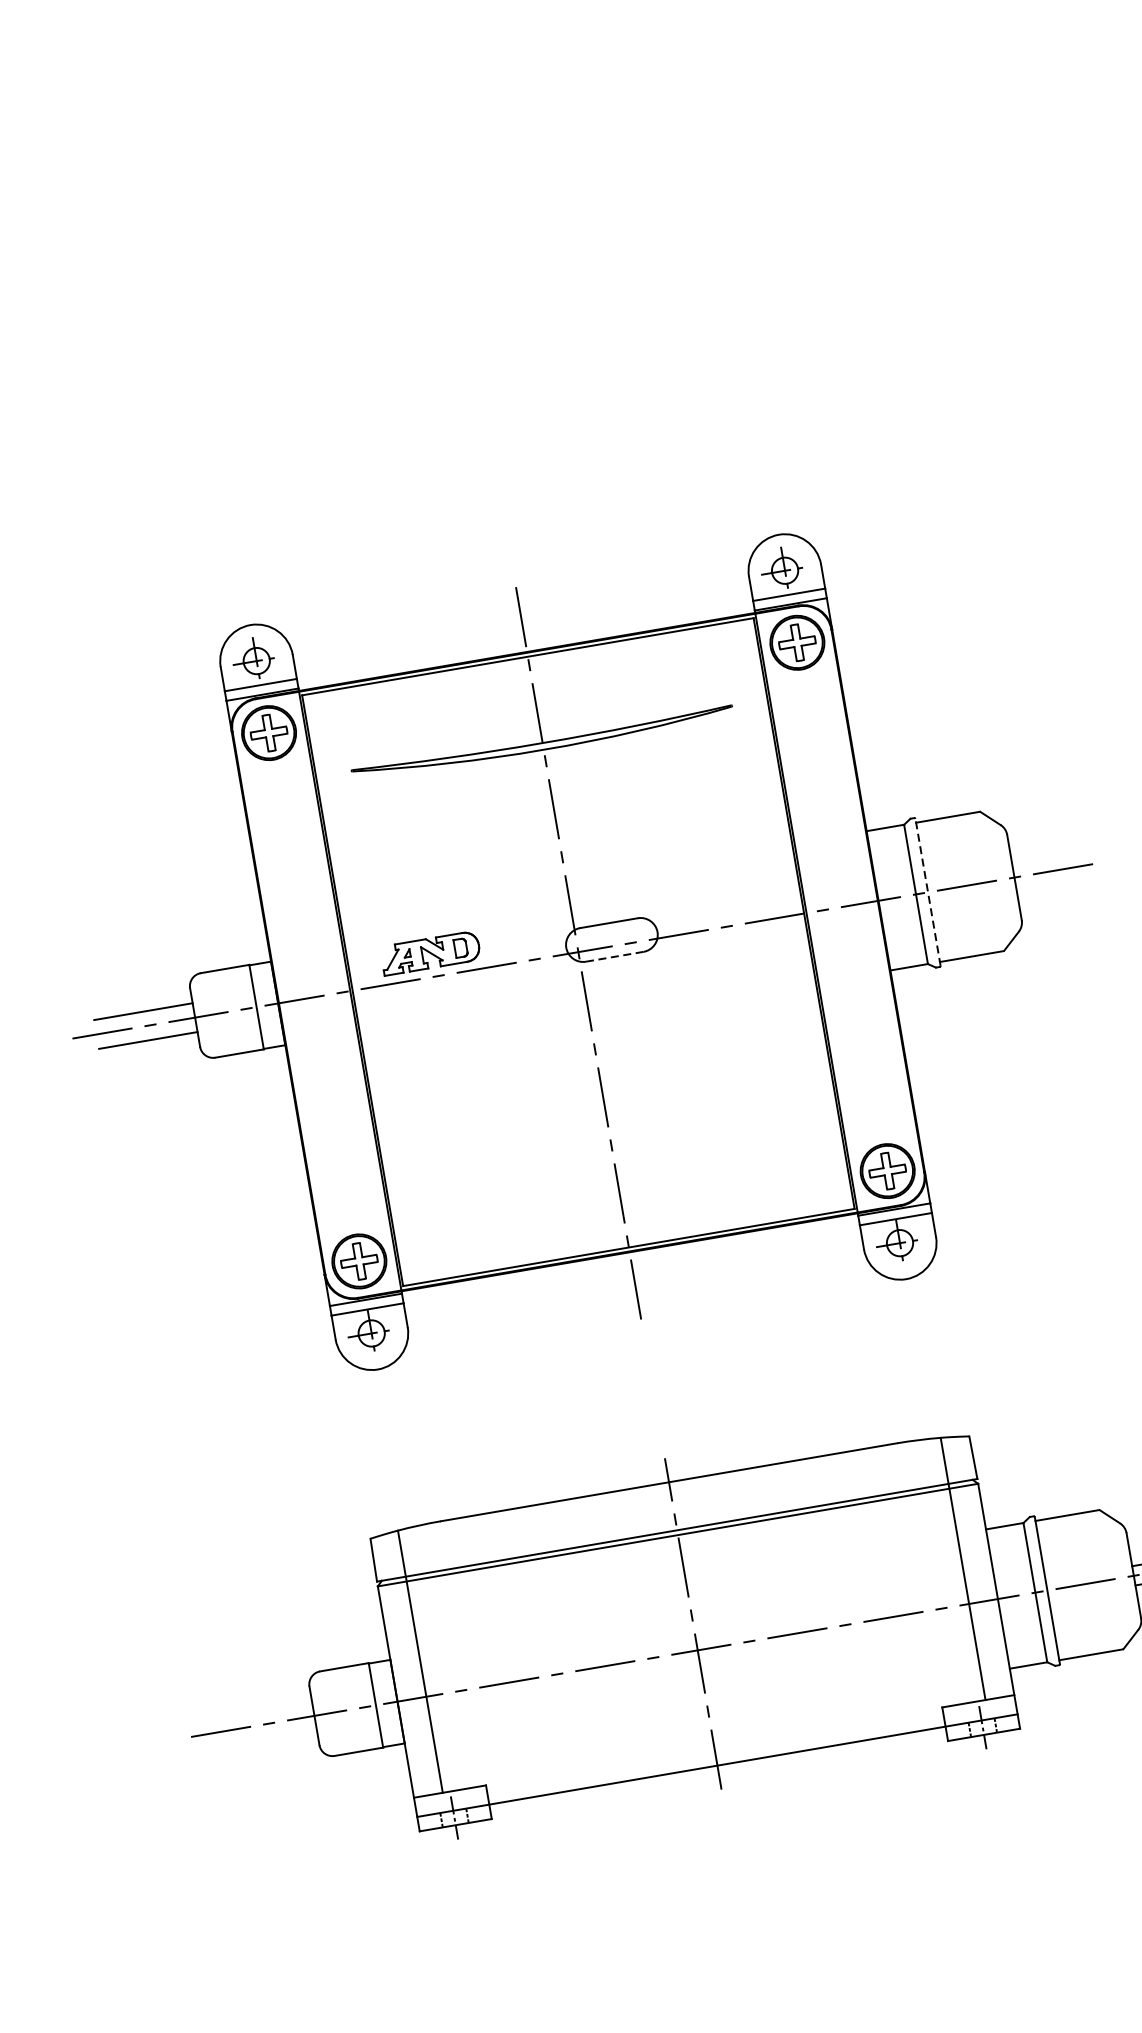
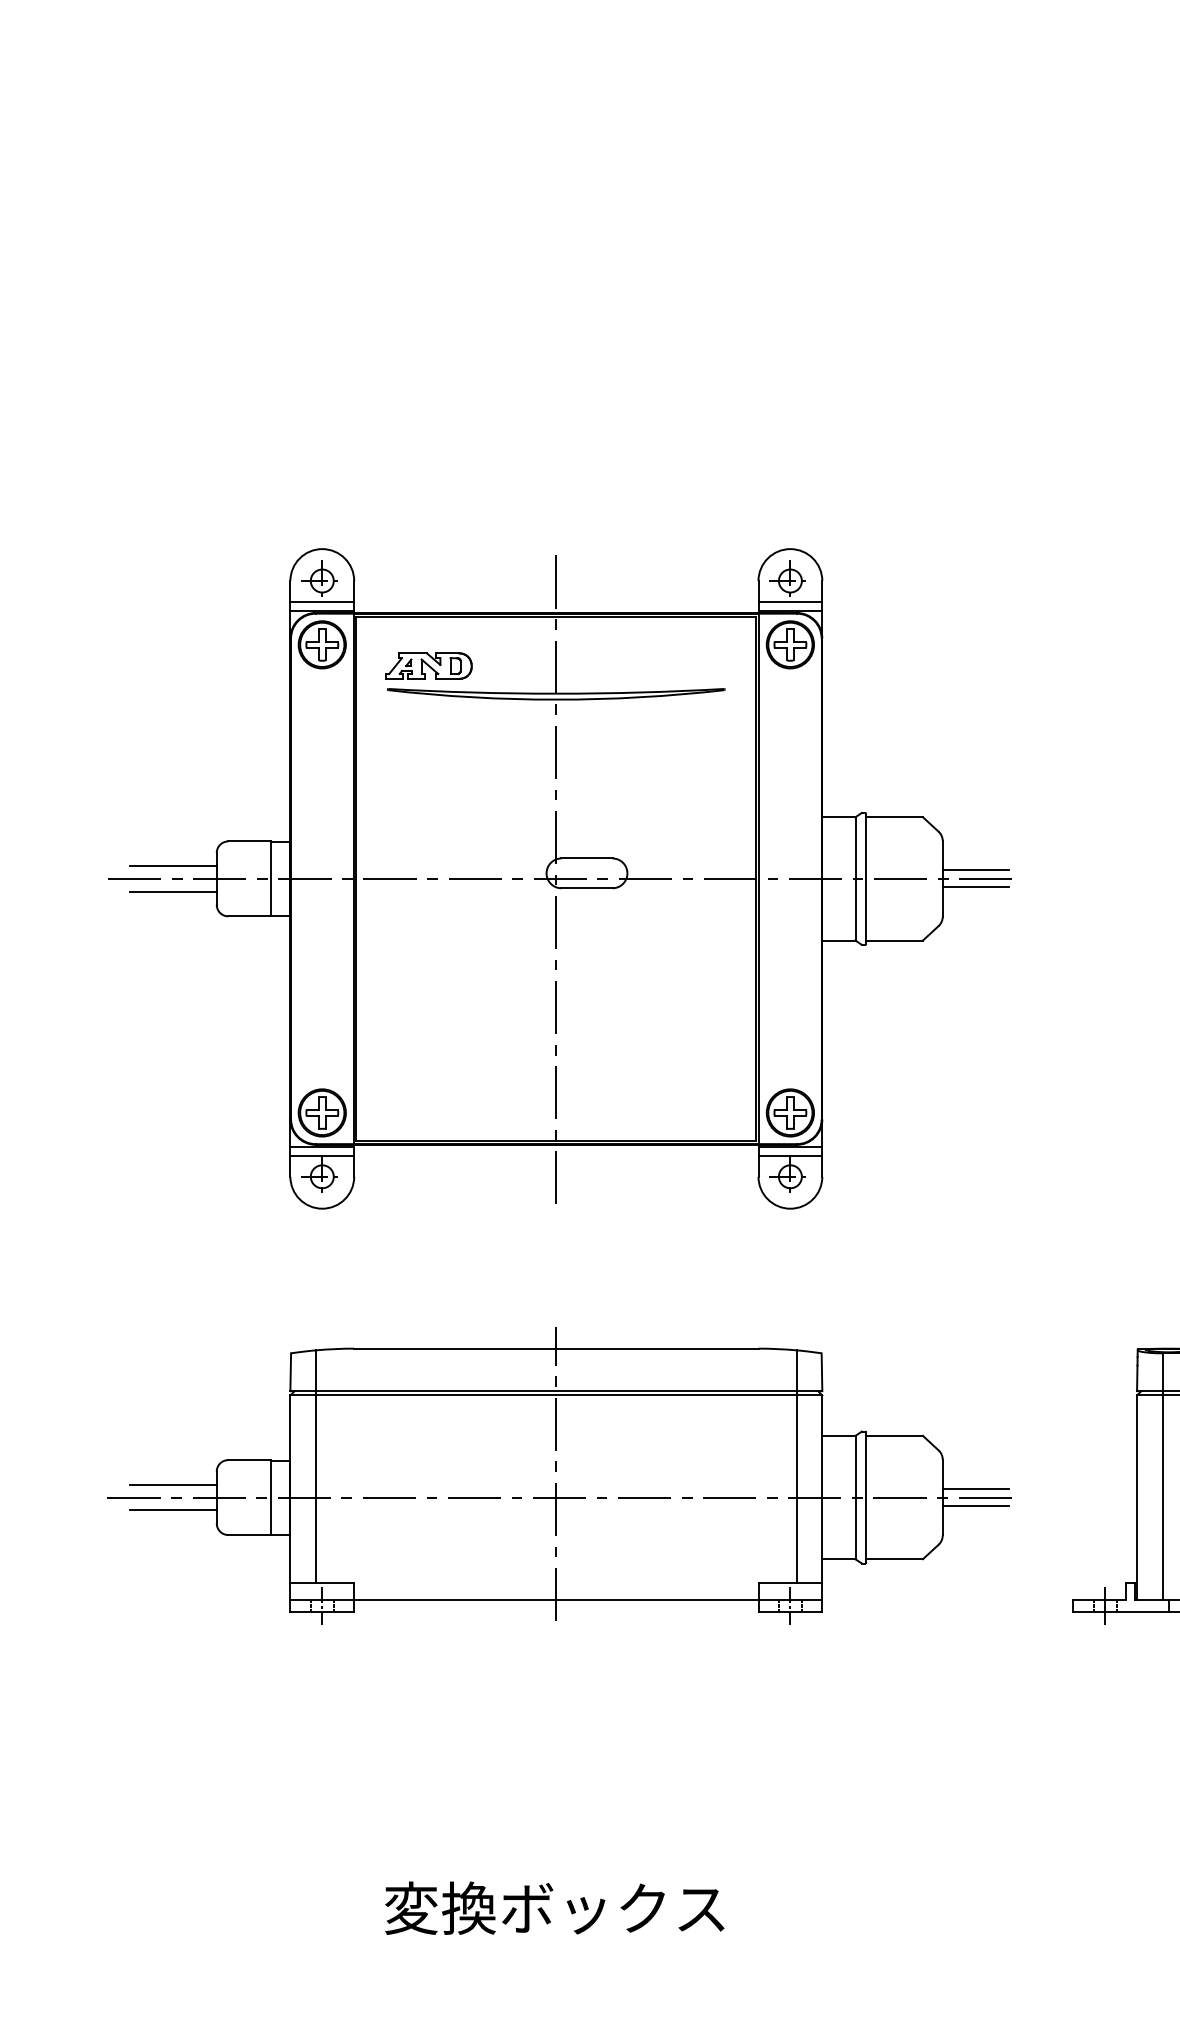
line: (1049, 861) -> (975, 870), added
line: (1053, 880) -> (975, 887), added
line: (928, 891) -> (866, 878), dashed -> solid
part: (429, 952) -> (428, 665), moved
line: (615, 956) -> (587, 888), dashed -> solid
line: (261, 1709) -> (172, 1484), added
line: (267, 1739) -> (172, 1510), added

